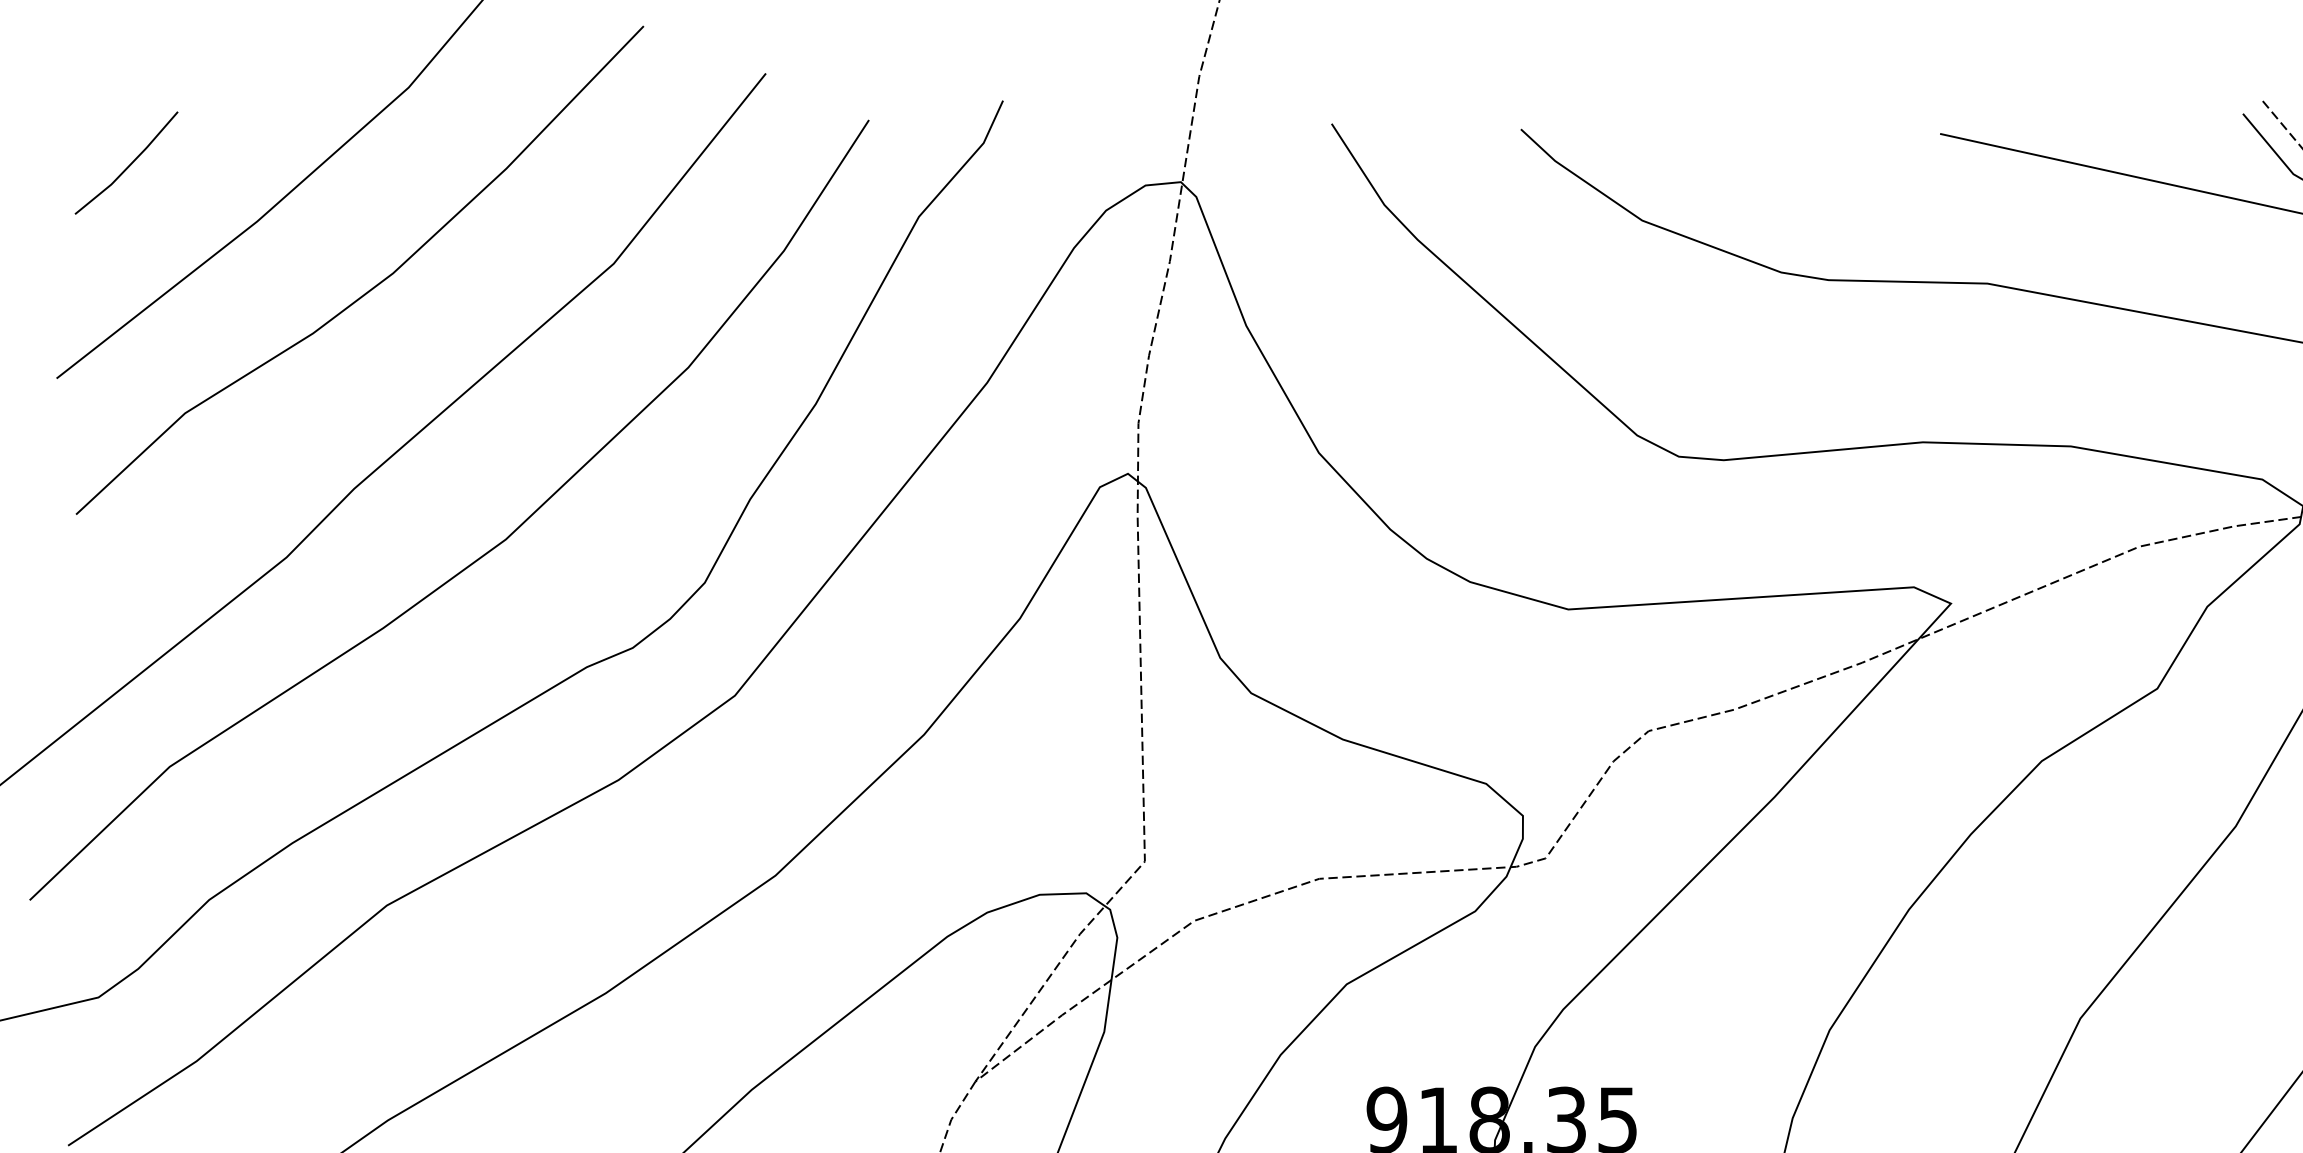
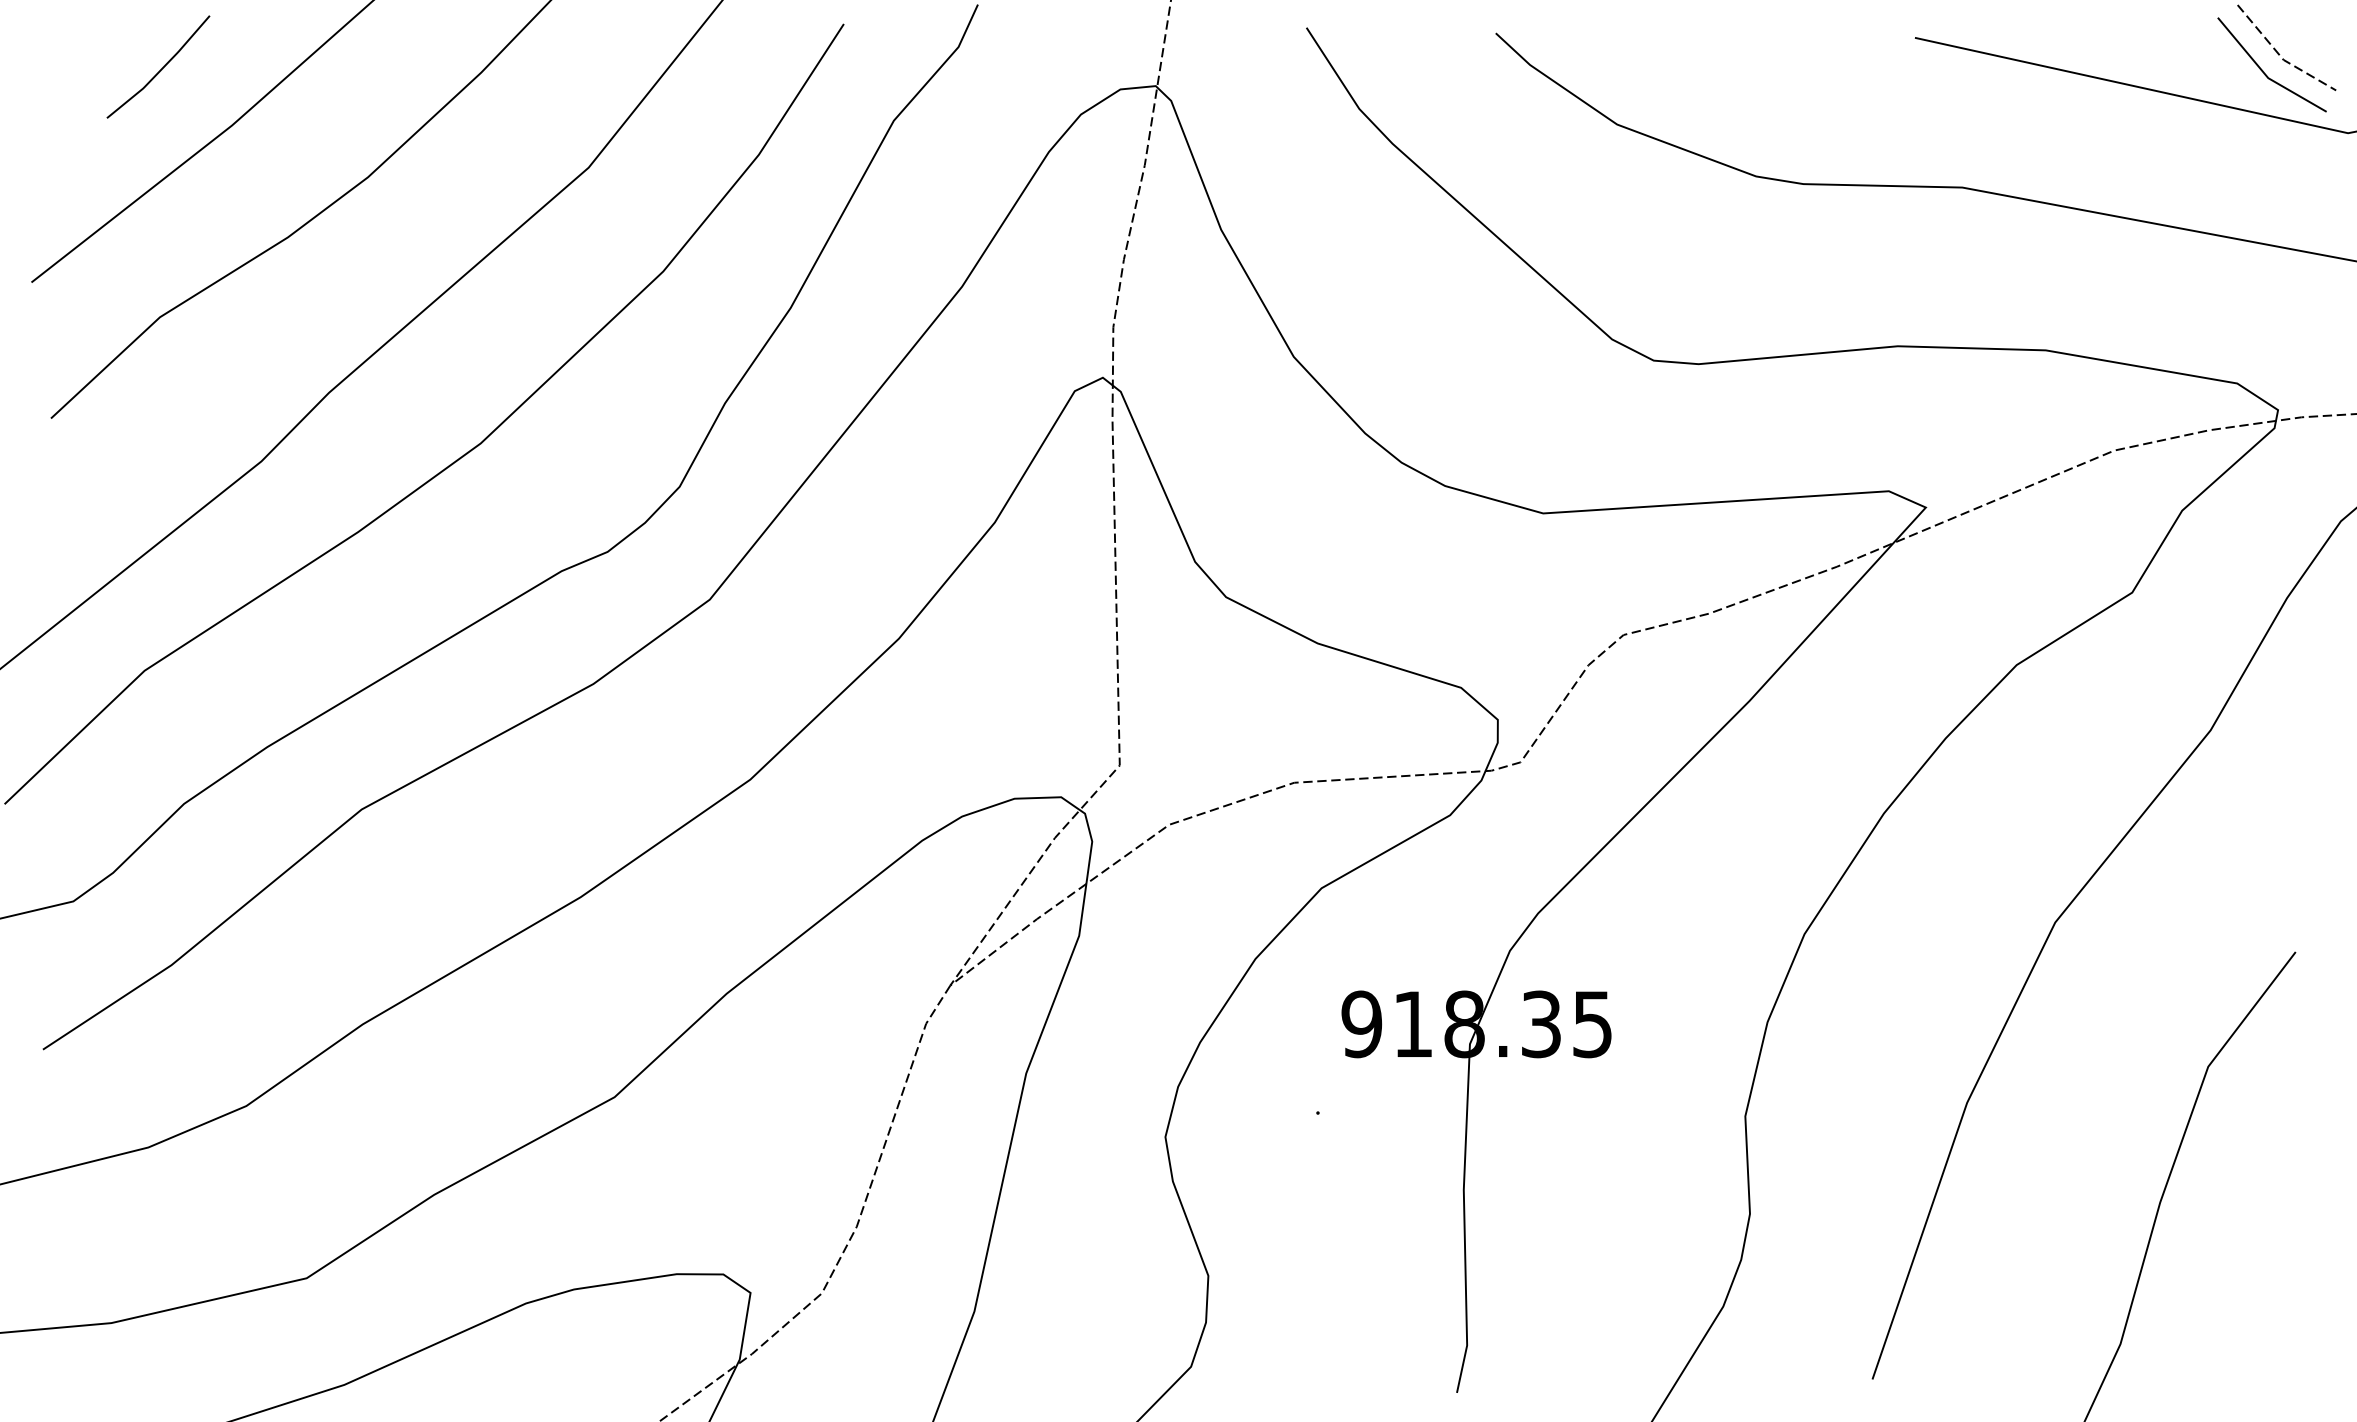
curve: (129, 164) -> (161, 68), moved

